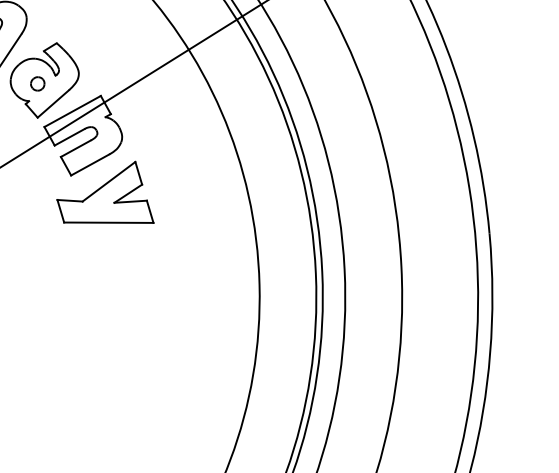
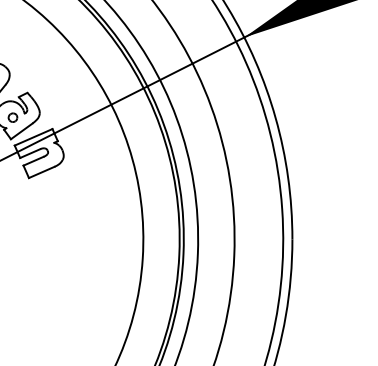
part: (103, 196) -> (48, 193), removed

